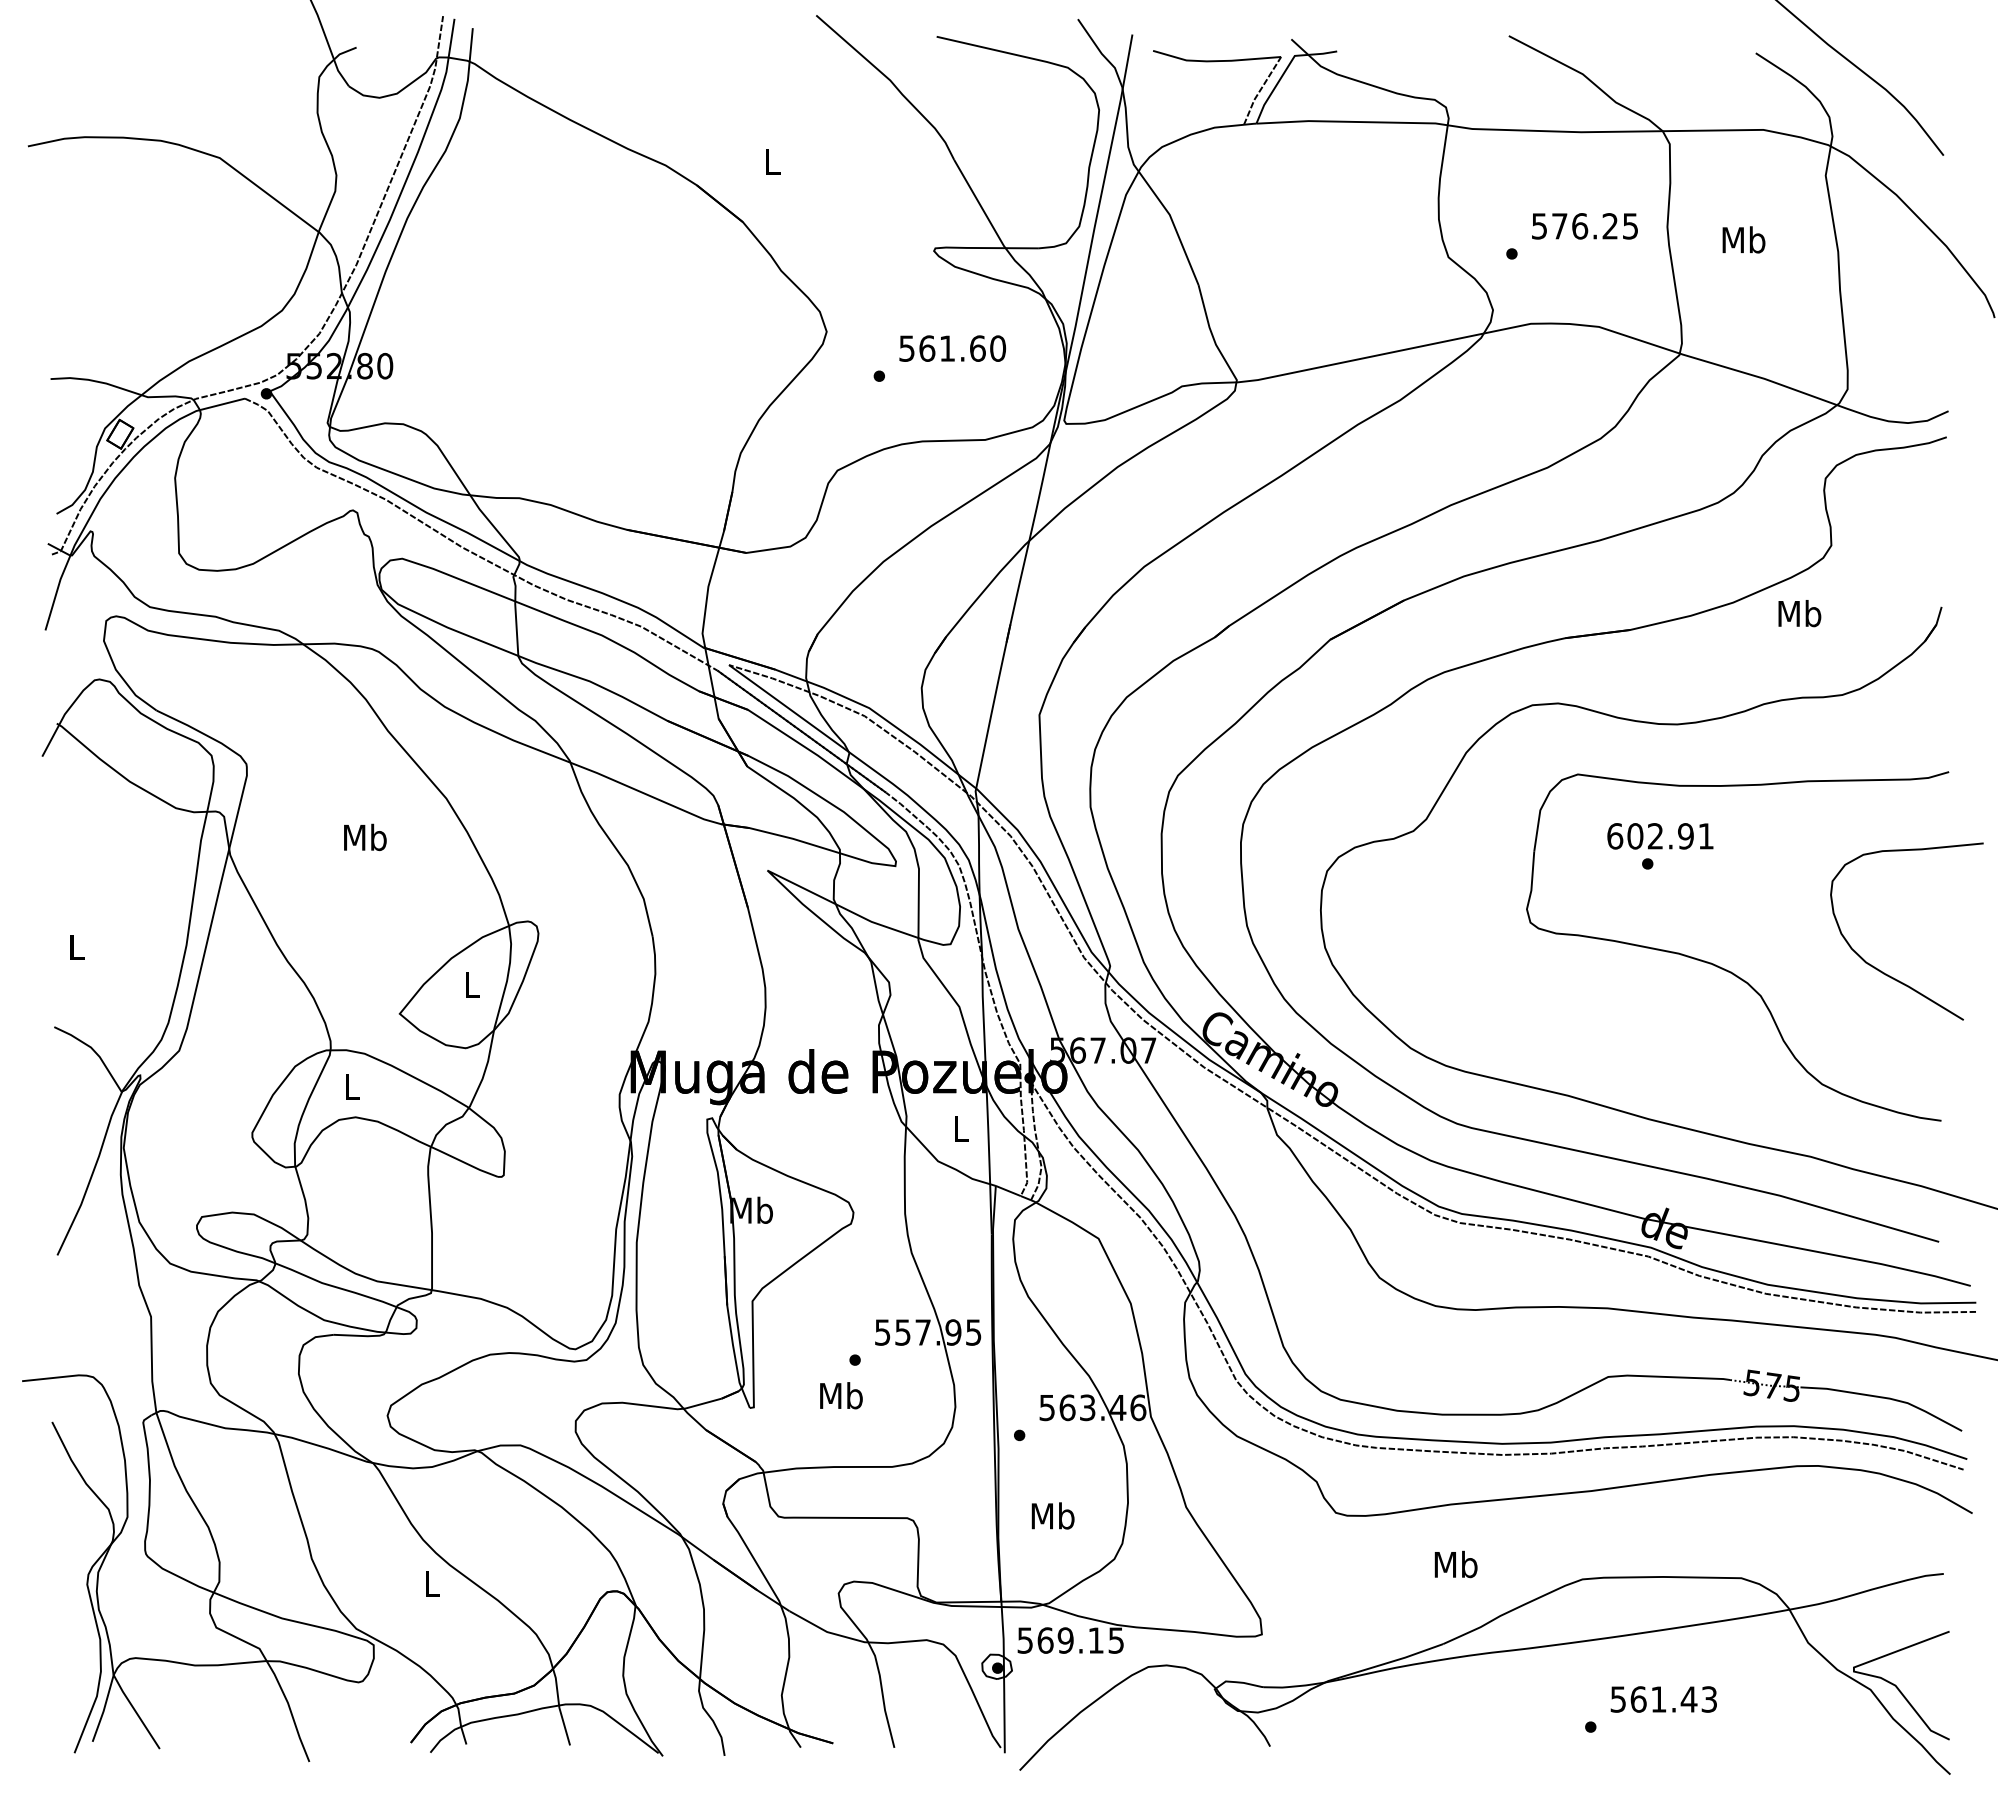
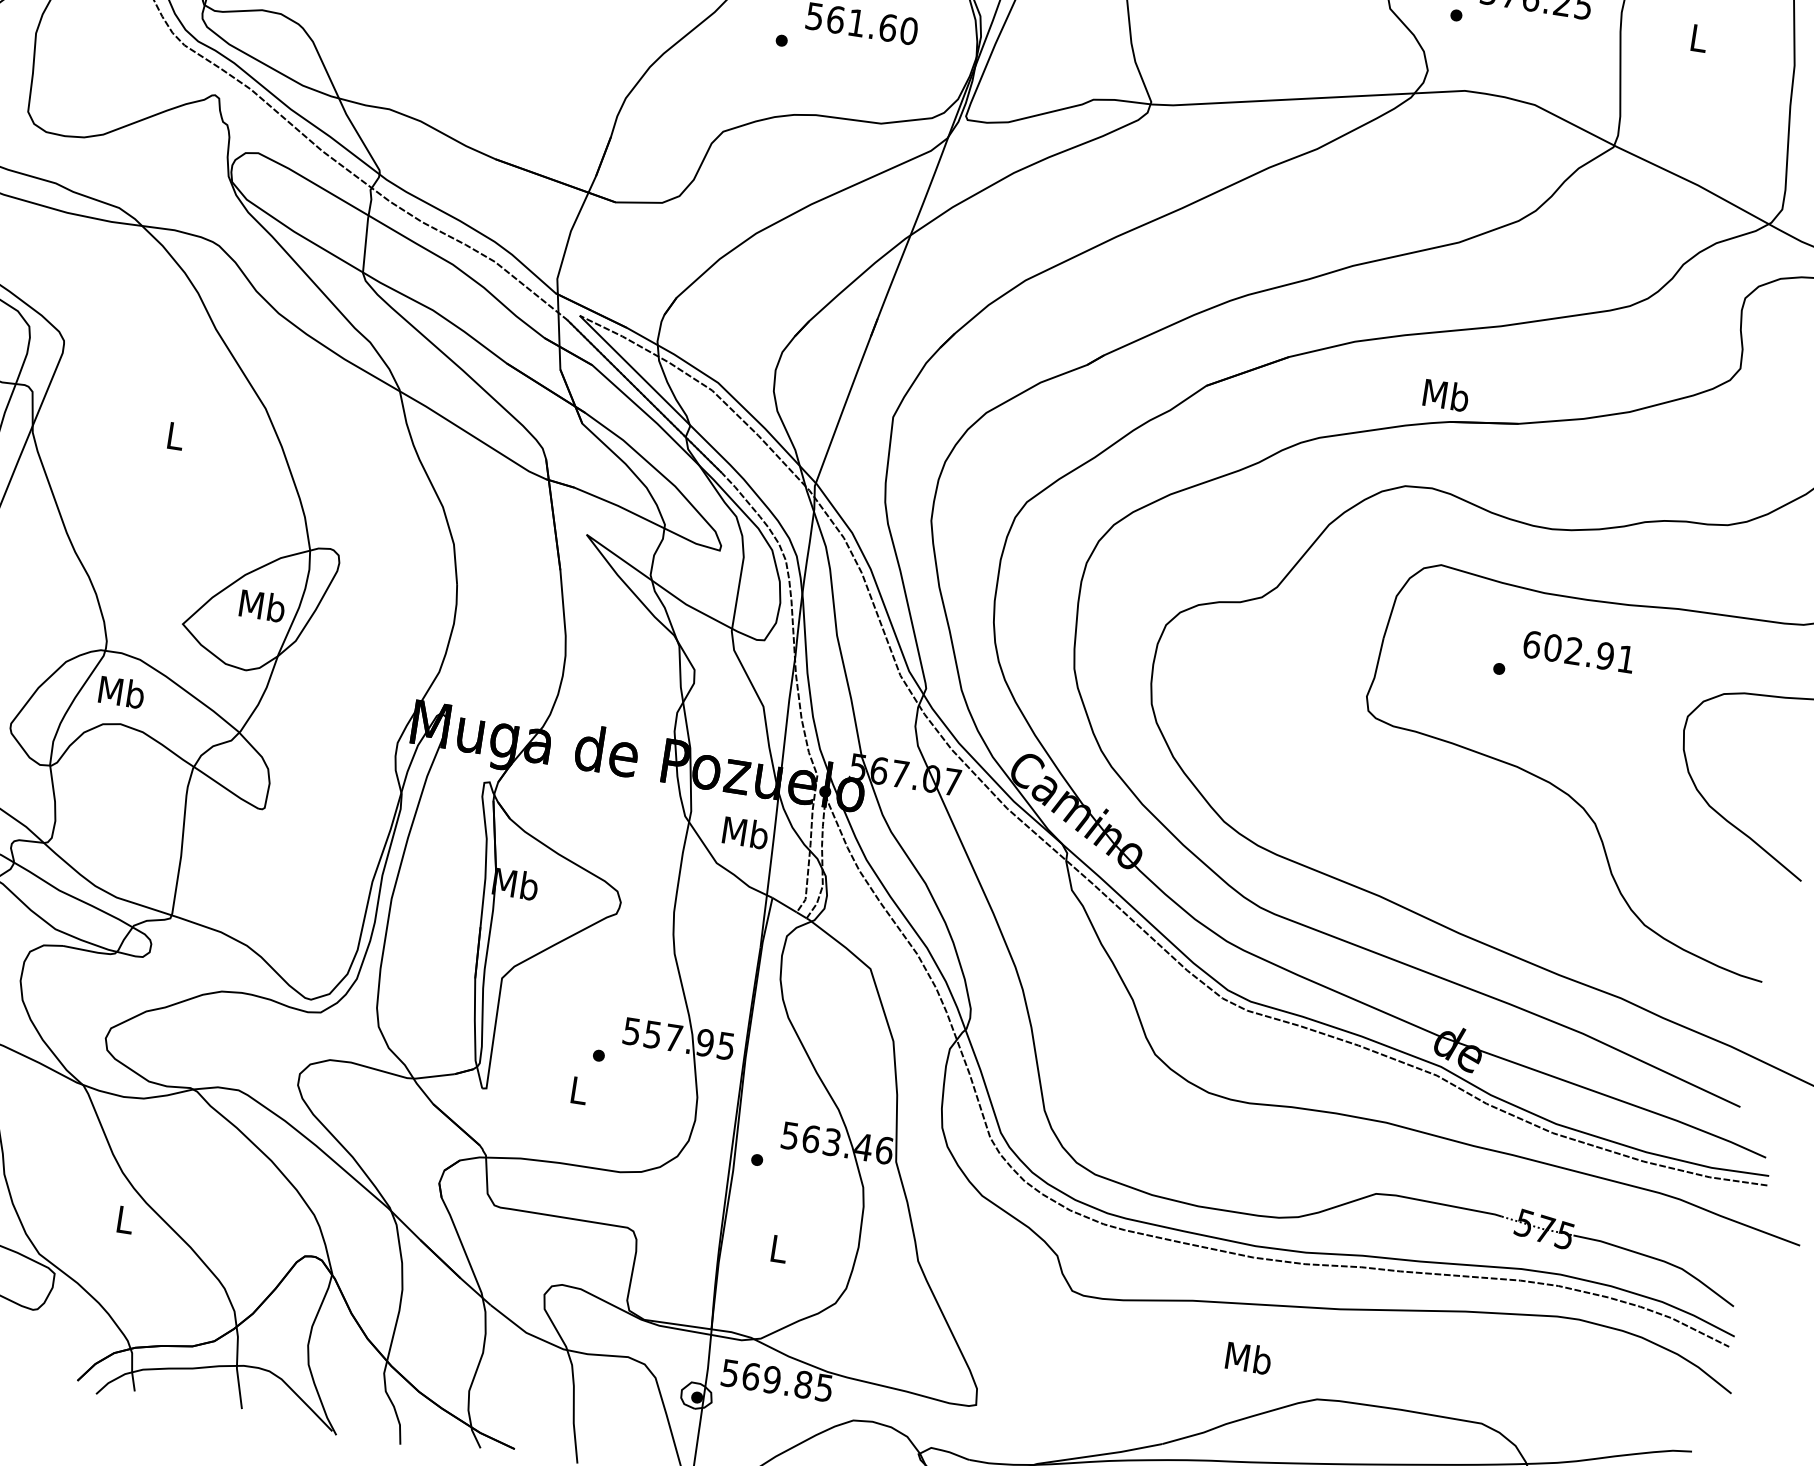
text: (1743, 239) -> (1698, 37), Mb -> L
text: (1799, 613) -> (1445, 395), moved
text: (1660, 836) -> (1578, 652), moved
text: (365, 837) -> (175, 436), Mb -> L
text: (472, 984) -> (262, 605), L -> Mb
text: (352, 1086) -> (122, 691), L -> Mb
text: (960, 1128) -> (745, 832), L -> Mb
text: (841, 1395) -> (579, 1090), Mb -> L
text: (1052, 1515) -> (778, 1248), Mb -> L
text: (1455, 1564) -> (1248, 1358), moved
text: (1096, 1640) -> (803, 1384), 569.15 -> 569.85

